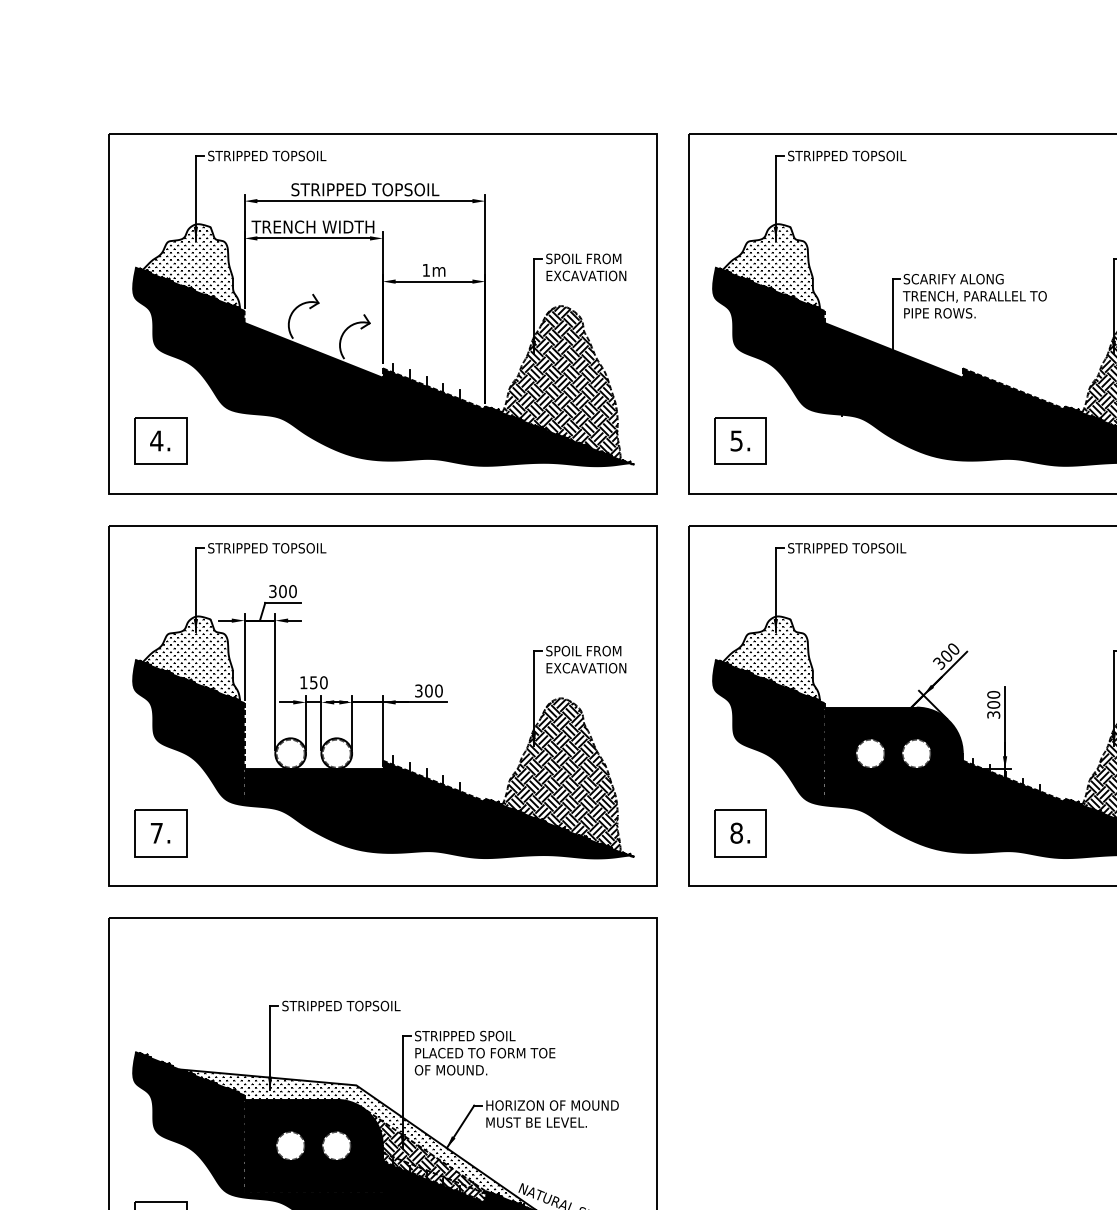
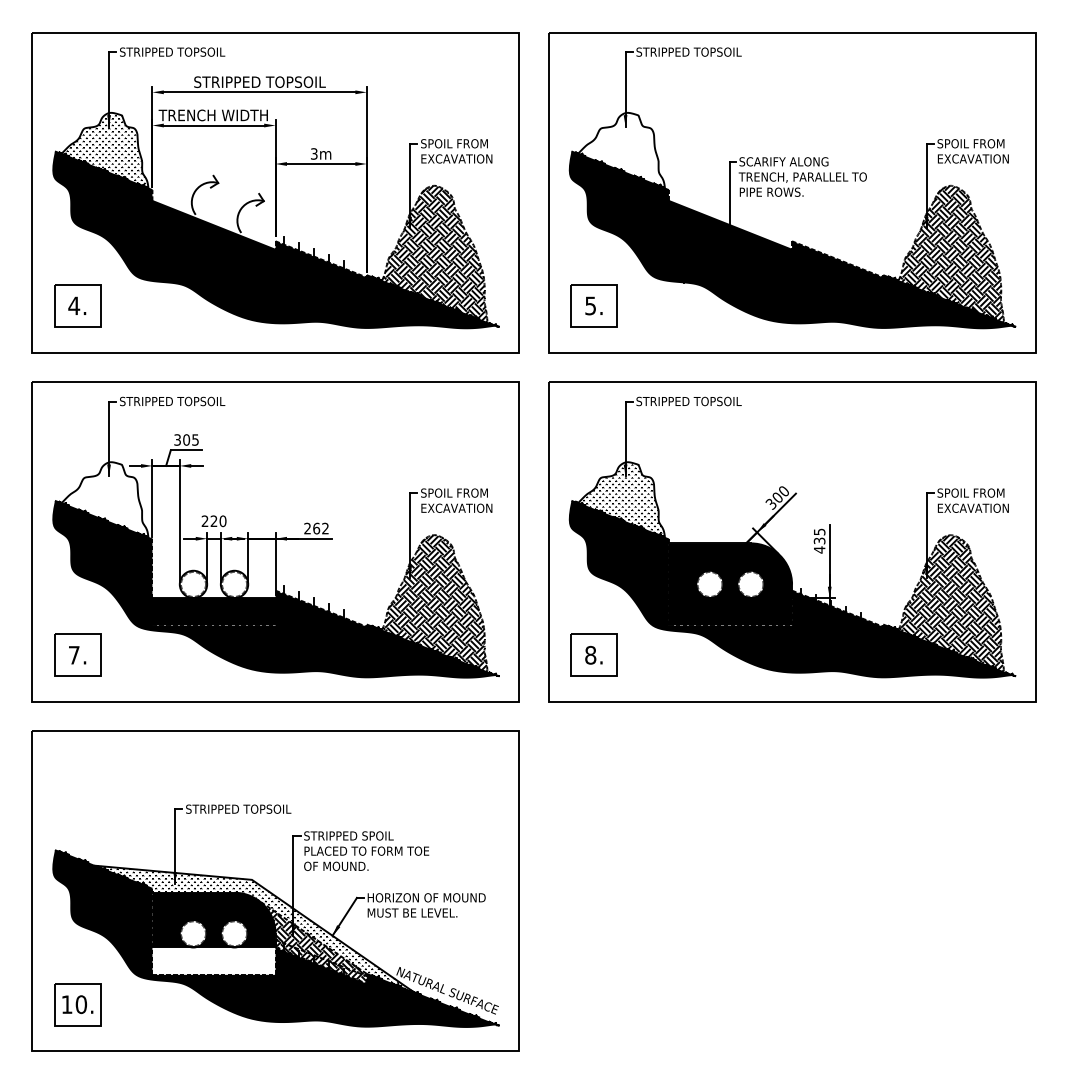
hatch: (772, 267) -> (622, 151), removed
text: (426, 269) -> (314, 153), 1m -> 3m
text: (292, 590) -> (195, 439), 300 -> 305
hatch: (191, 659) -> (105, 500), removed
text: (308, 683) -> (209, 521), 150 -> 220
text: (428, 690) -> (316, 528), 300 -> 262
text: (993, 704) -> (819, 540), 300 -> 435
fill: (313, 1175) -> (213, 960), removed

